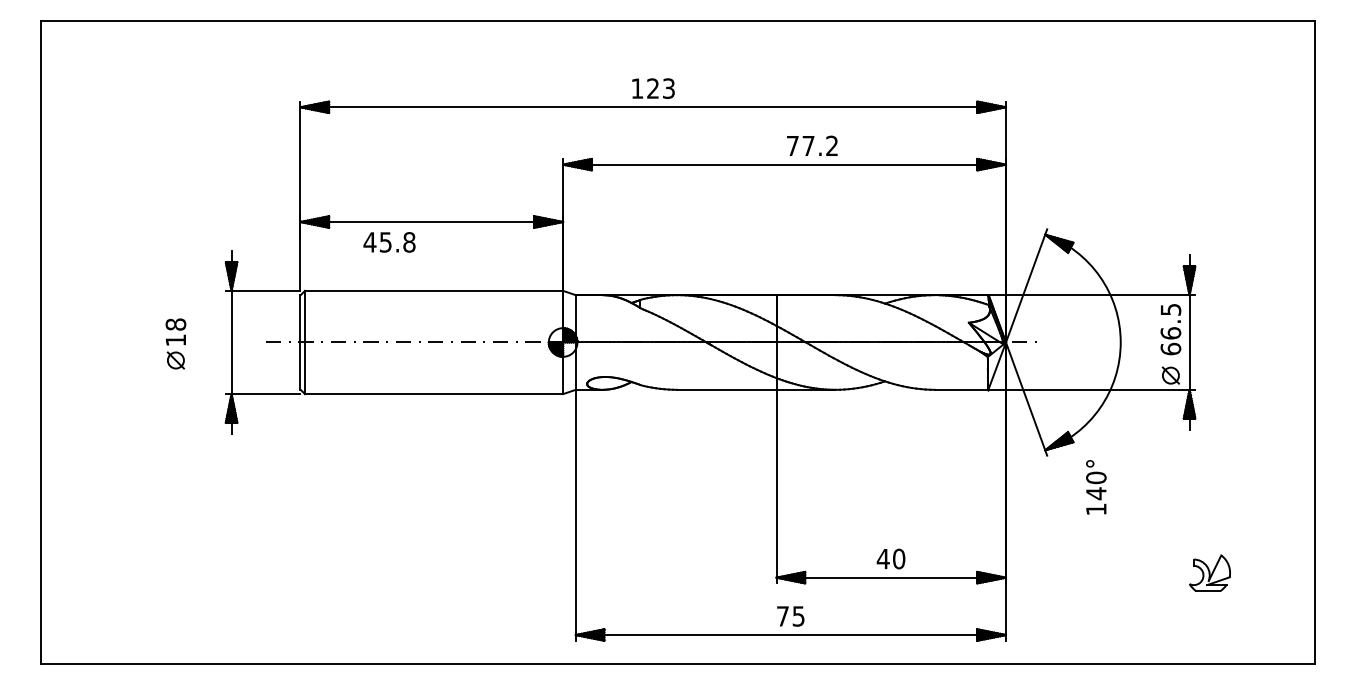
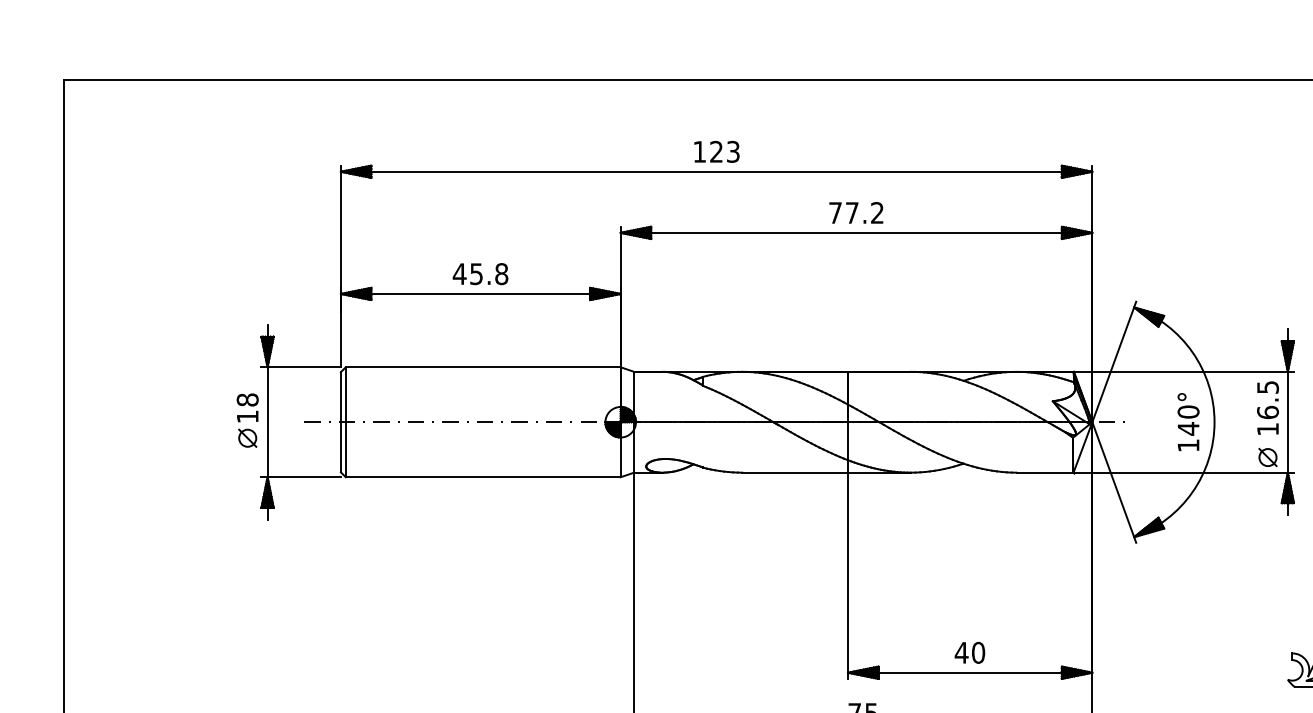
text: (812, 145) -> (856, 212), moved
text: (389, 242) -> (480, 274), moved
part: (175, 343) -> (247, 420), moved
text: (1170, 348) -> (1267, 428), 66.5 -> 16.5
text: (1096, 487) -> (1188, 422), moved

